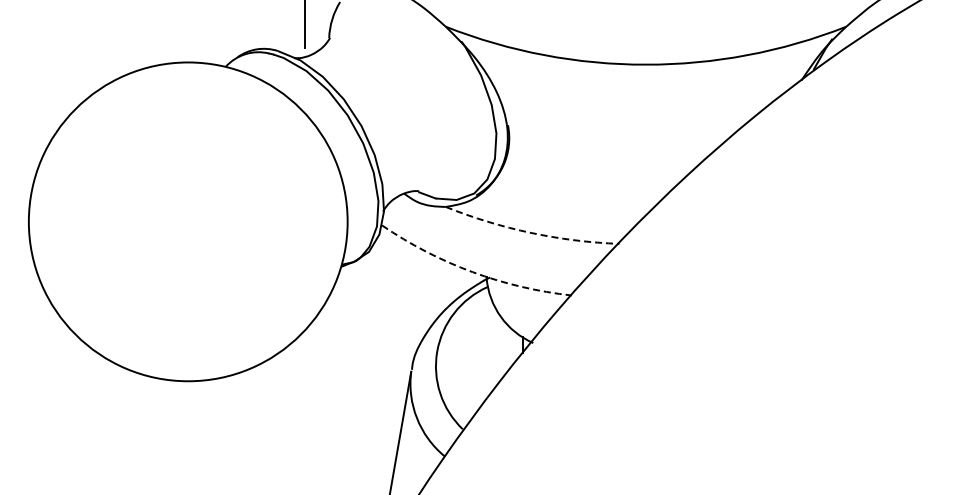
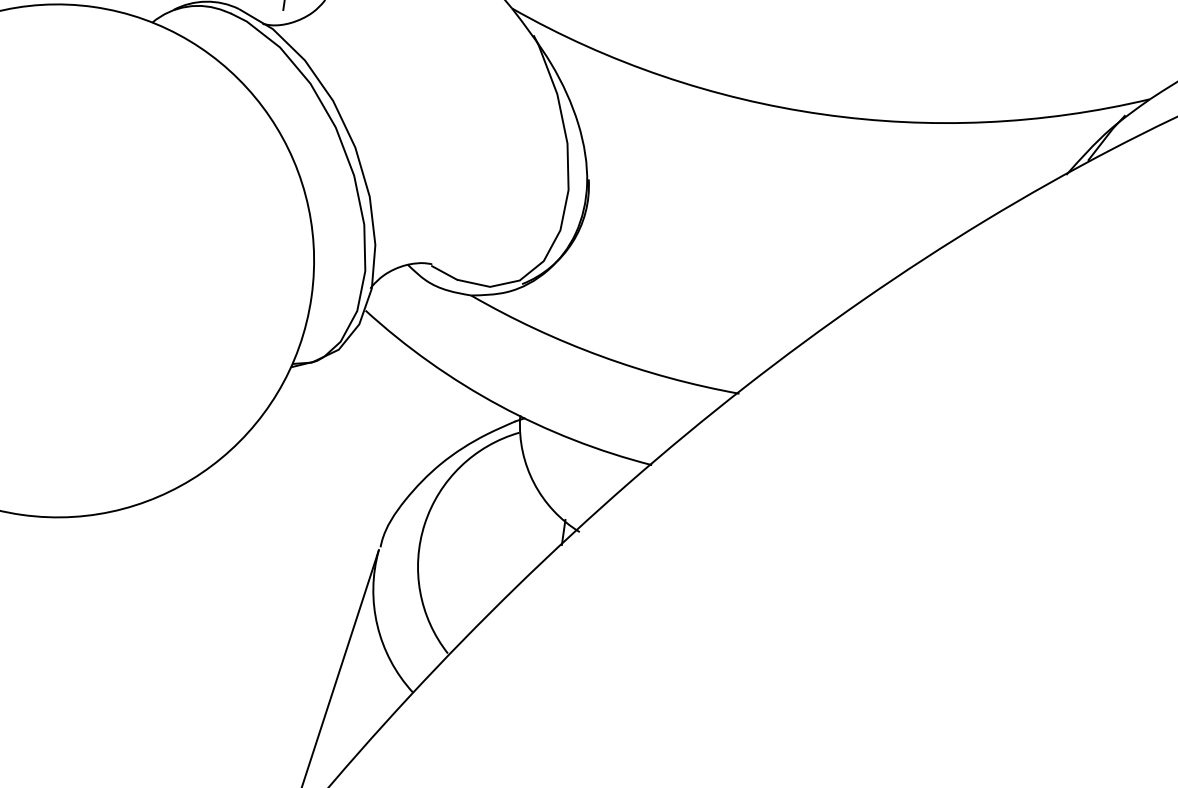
arc: (531, 232) -> (601, 355), dashed -> solid
arc: (472, 272) -> (498, 405), dashed -> solid

